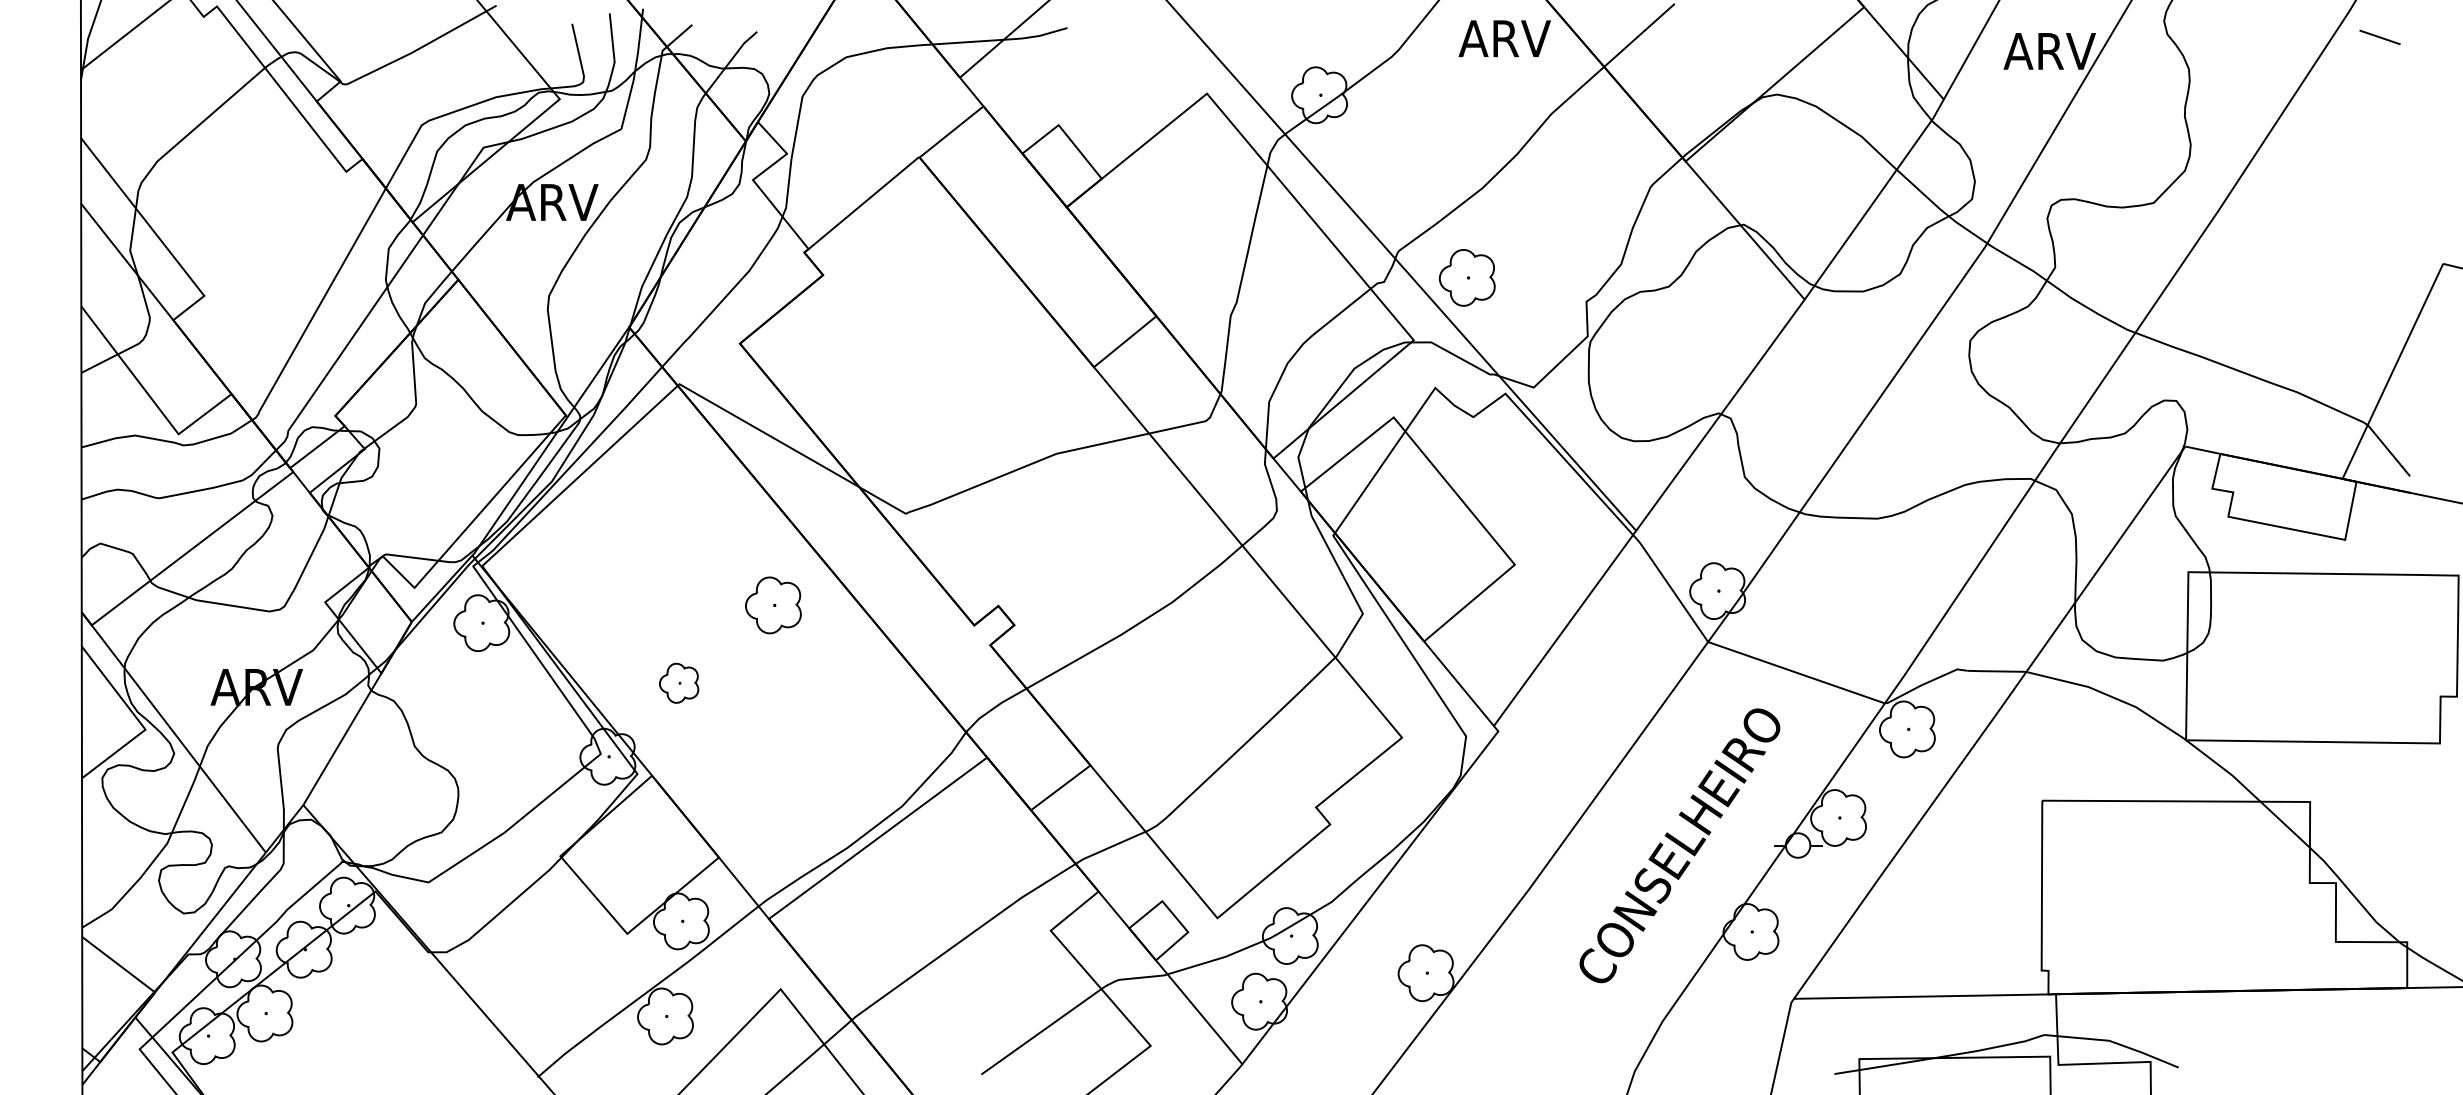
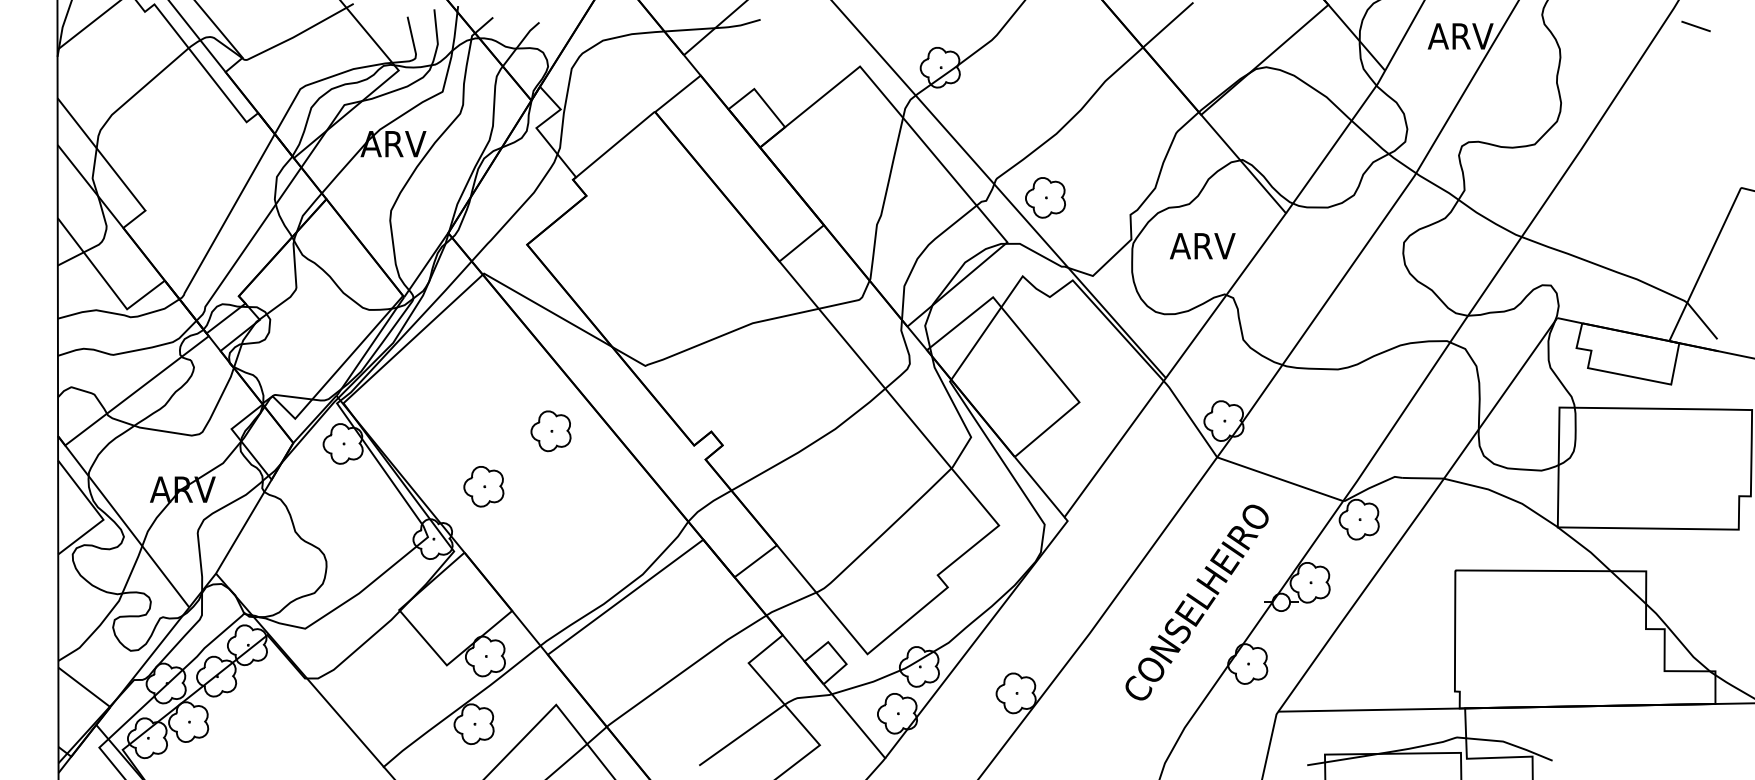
text: (1504, 38) -> (1202, 246), moved
part: (678, 683) -> (483, 486), size x1.43

